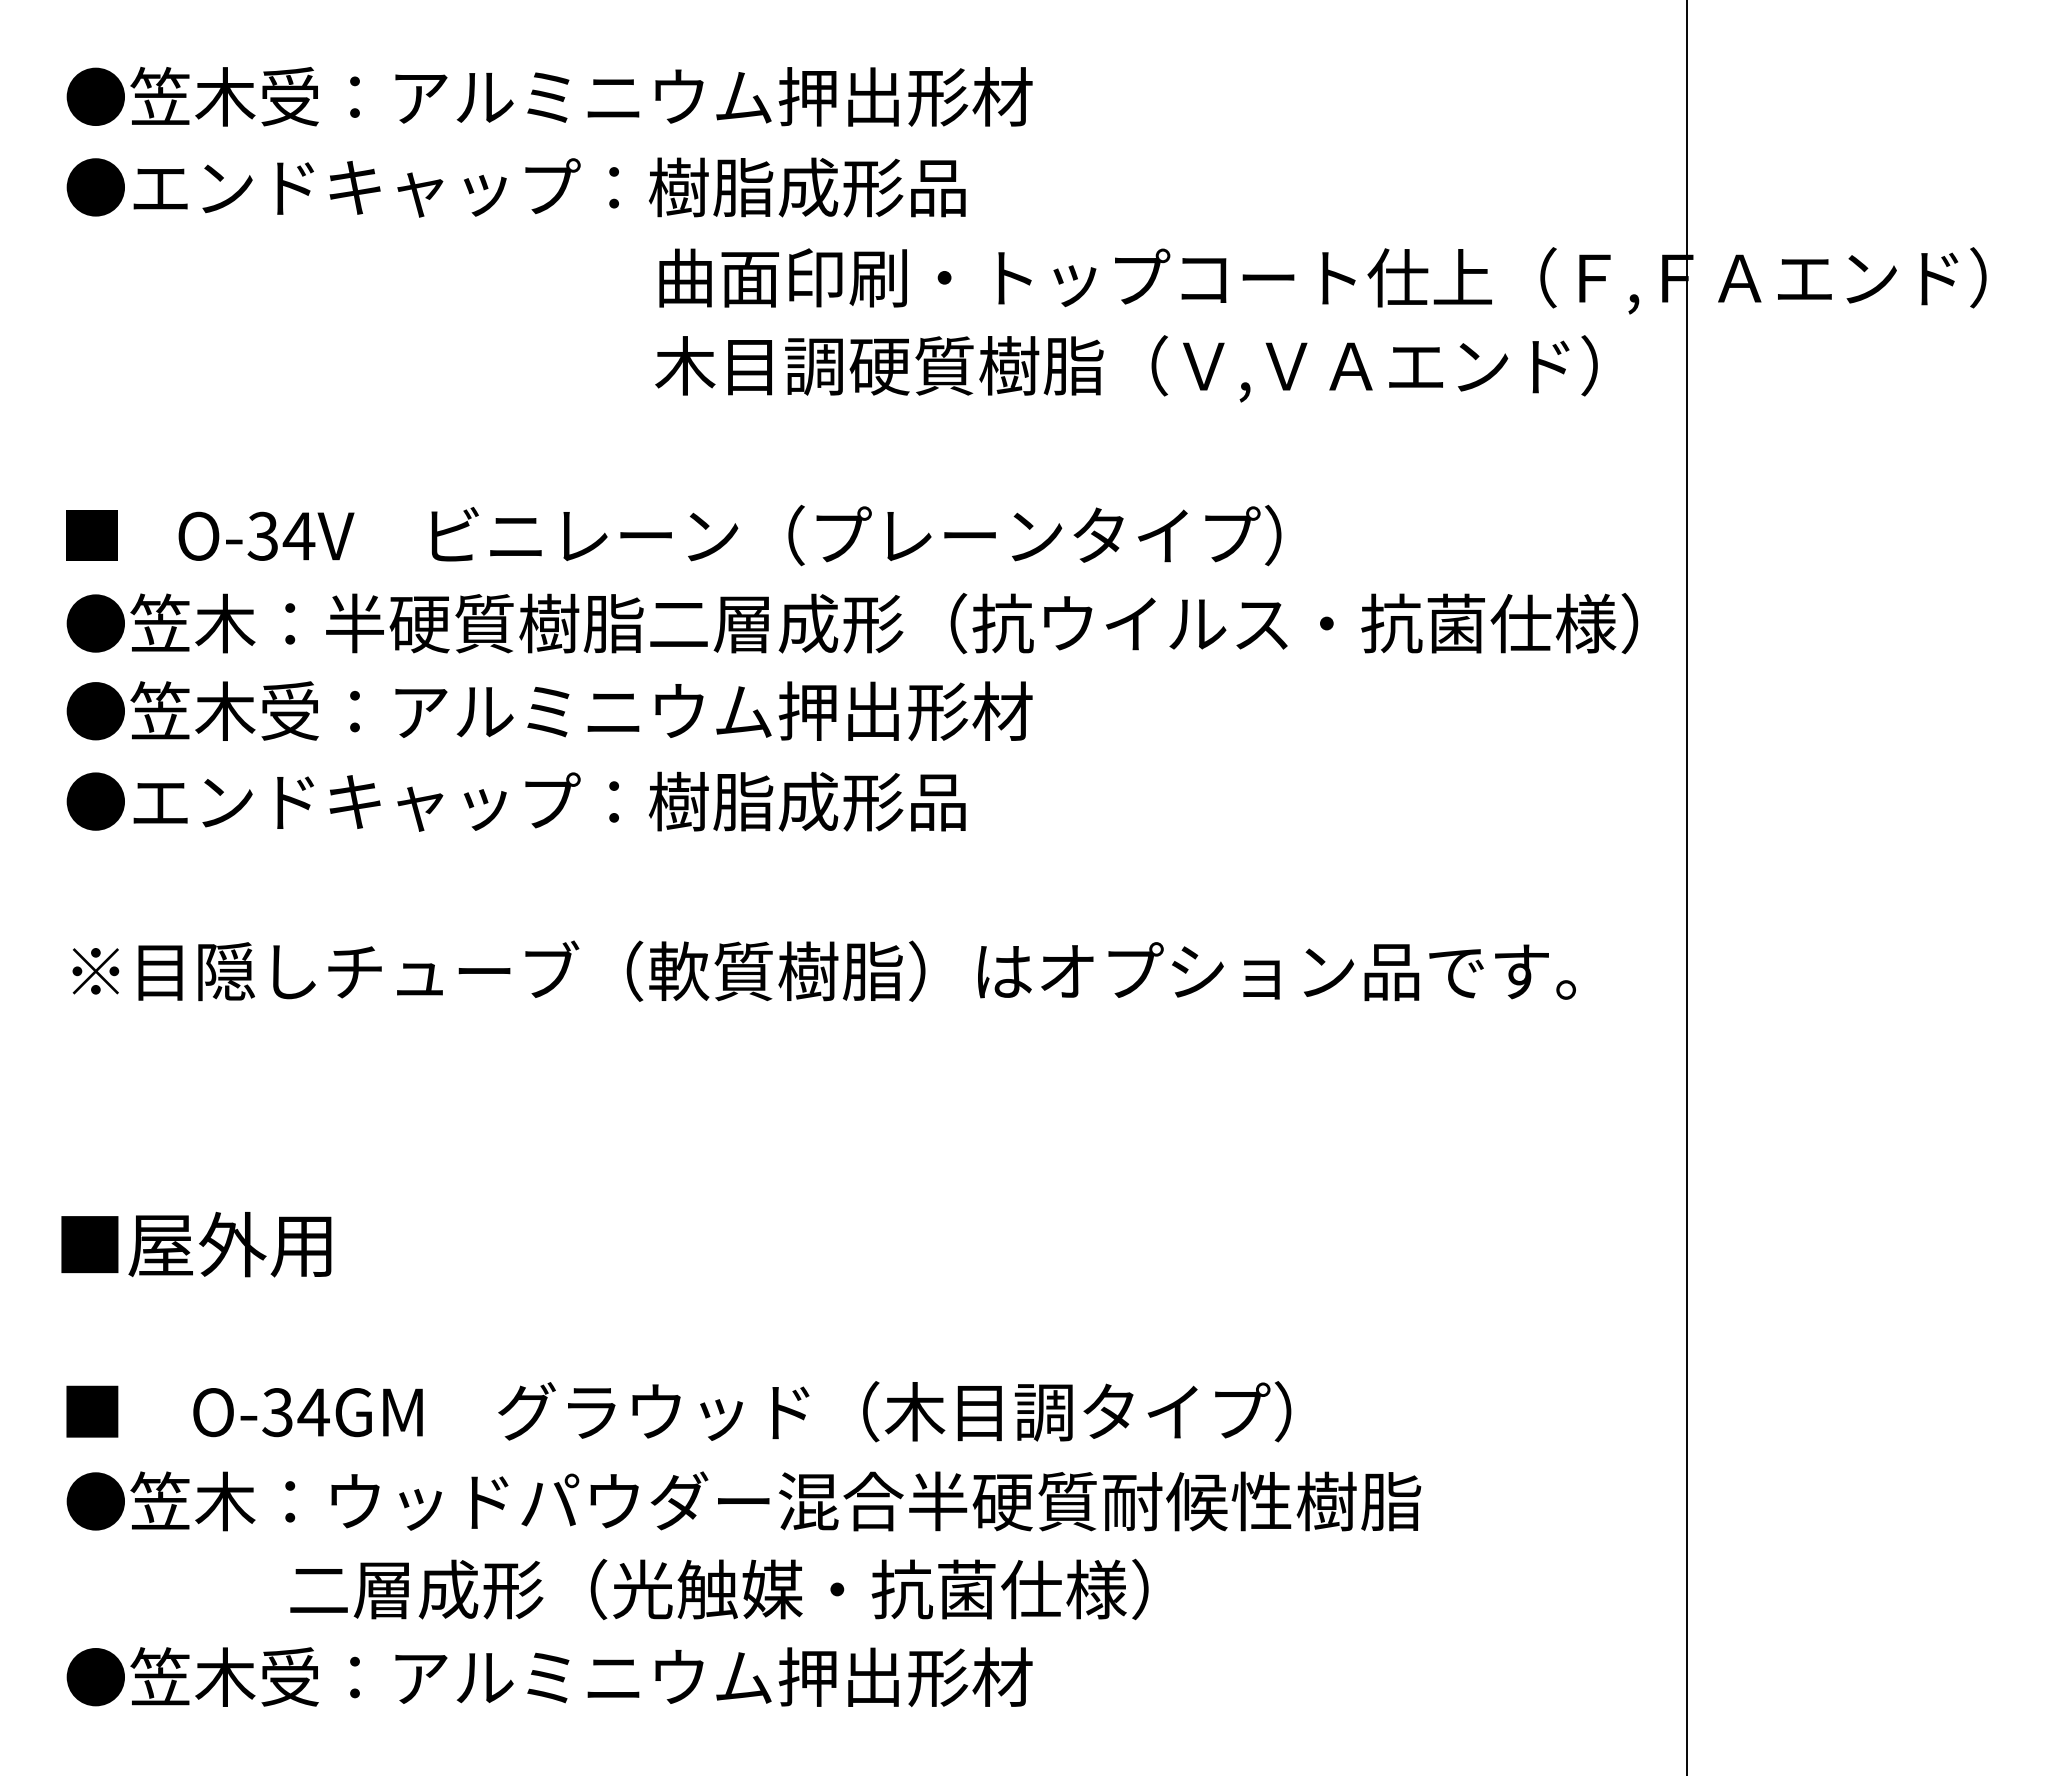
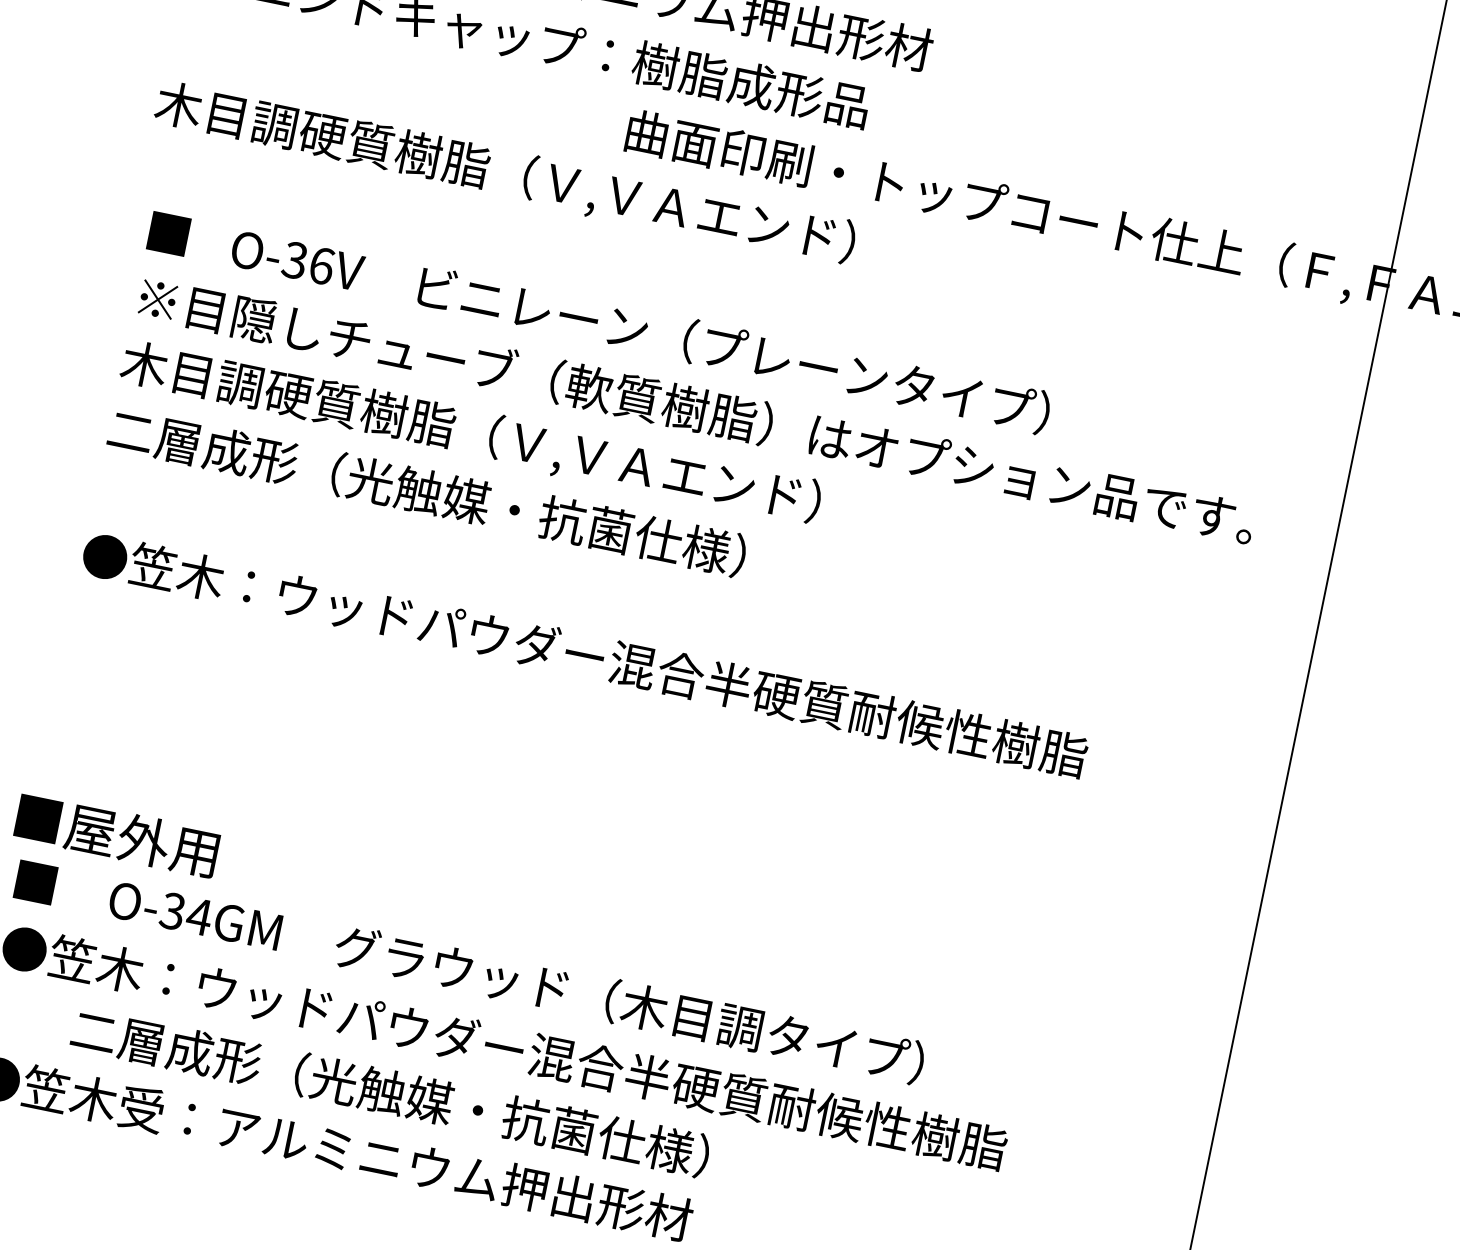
text: (1126, 368) -> (505, 174), moved
text: (298, 535) -> (321, 265), O-34V -> O-36V
text: (852, 623) -> (718, 414), ●笠木：半硬質樹脂二層成形（抗ウイルス・抗菌仕様） -> ※目隠しチューブ（軟質樹脂）はオプション品です。
text: (548, 713) -> (479, 434), ●笠木受：アルミニウム押出形材 -> 木目調硬質樹脂（Ｖ,ＶＡエンド）
text: (515, 801) -> (441, 495), ●エンドキャップ：樹脂成形品 -> 二層成形（光触媒・抗菌仕様）
text: (820, 970) -> (641, 666), ※目隠しチューブ（軟質樹脂）はオプション品です。 -> ●笠木：ウッドパウダー混合半硬質耐候性樹脂
text: (196, 1244) -> (117, 835), moved
text: (719, 1589) -> (390, 1092), moved

